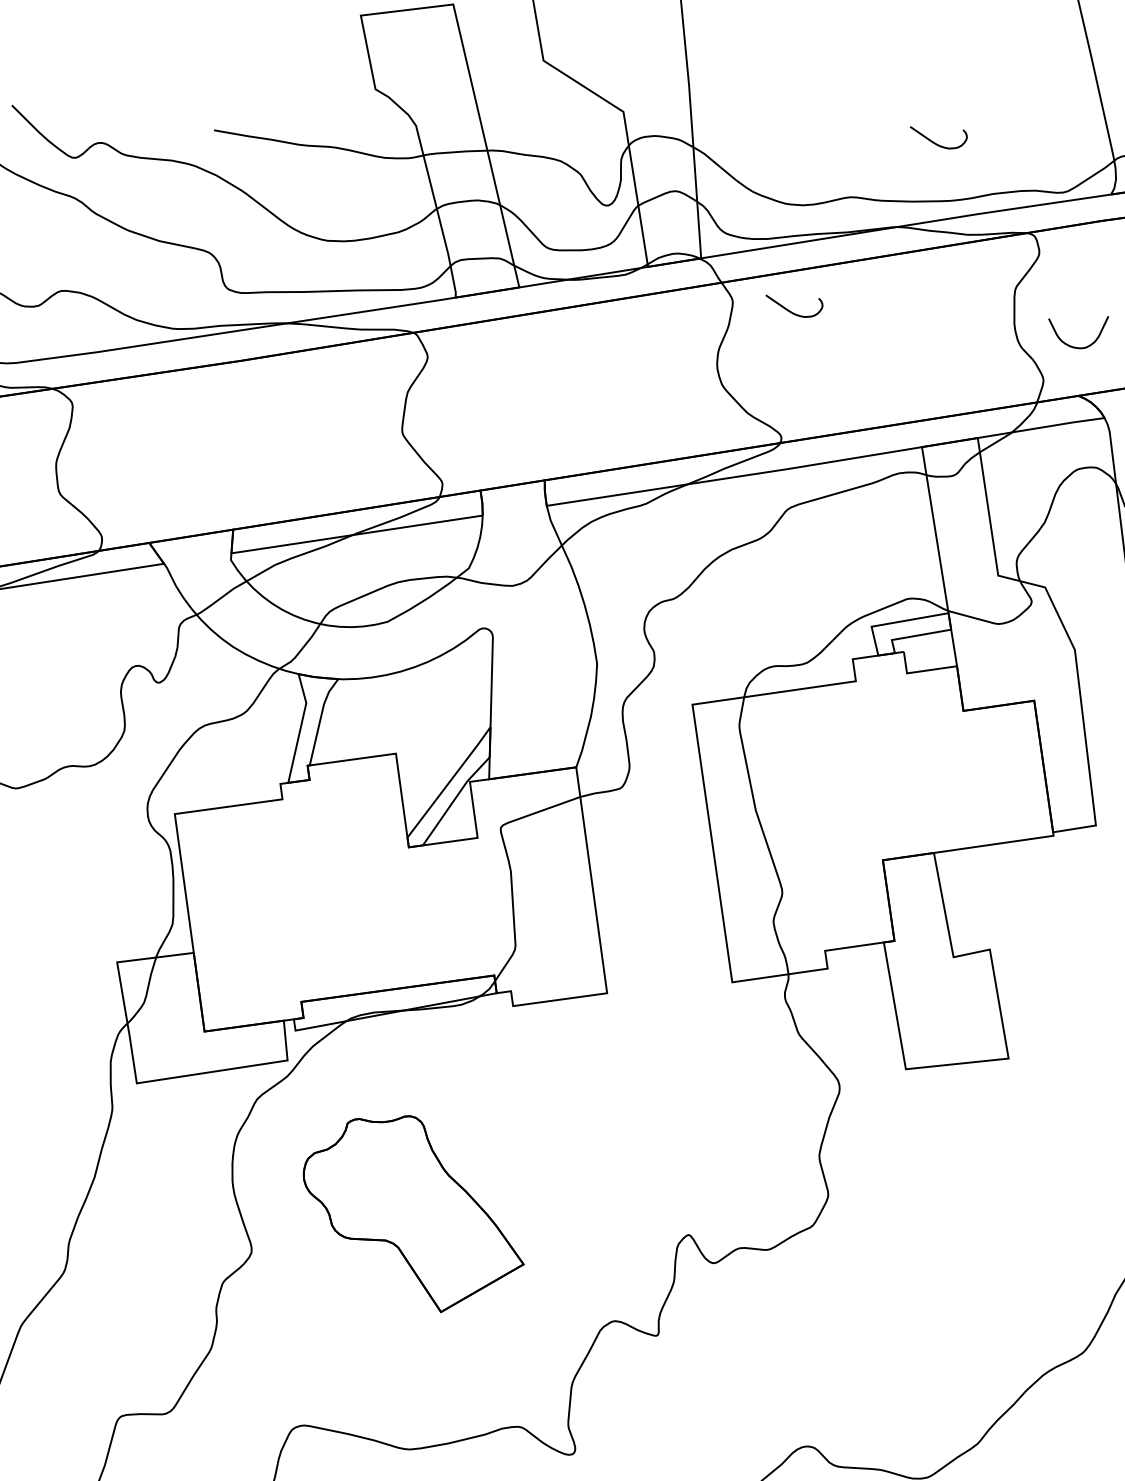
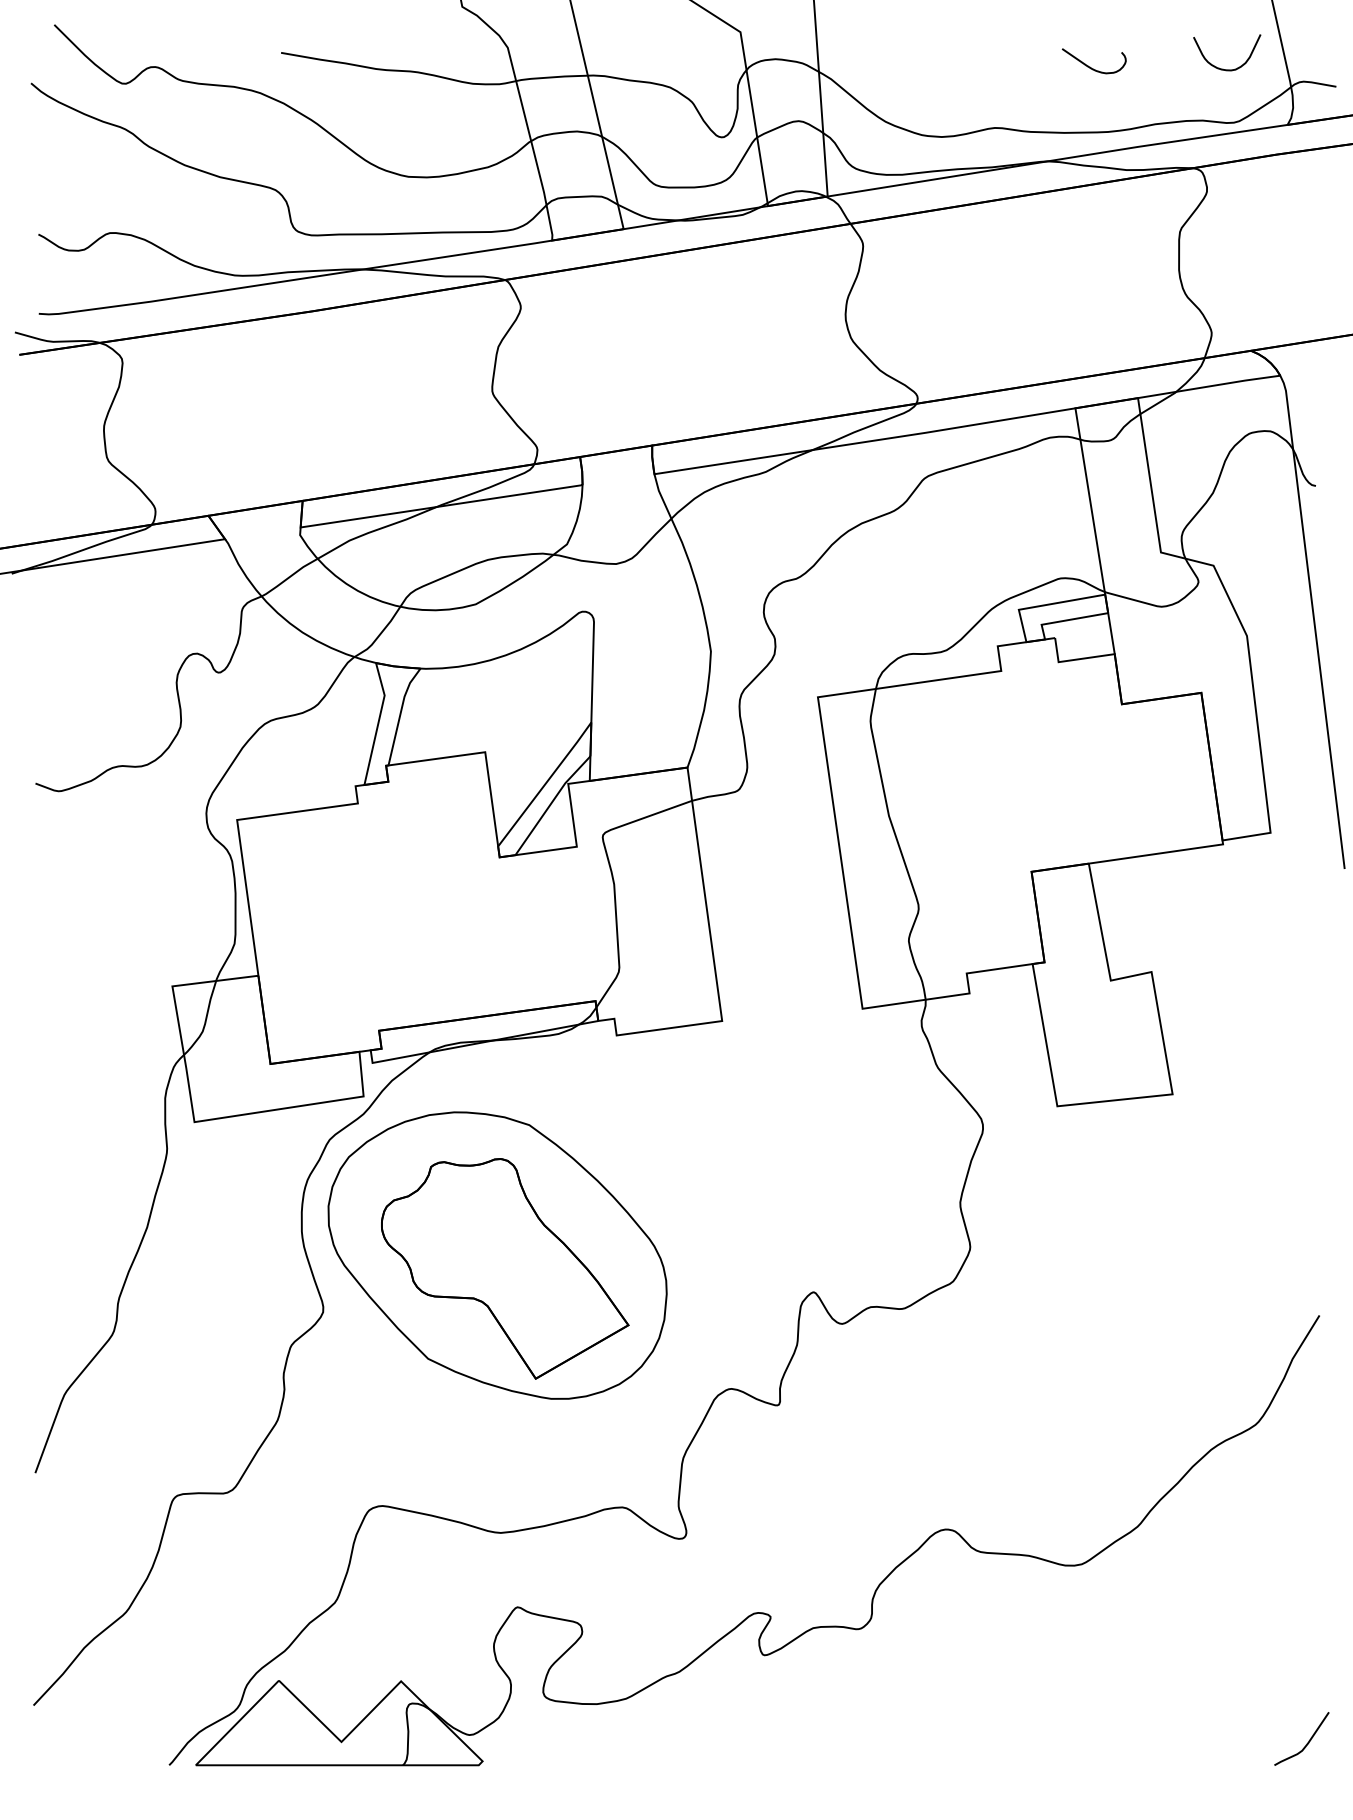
curve: (791, 310) -> (928, 255), removed
curve: (1075, 346) -> (1223, 68), moved
part: (406, 1202) -> (497, 1255), added

